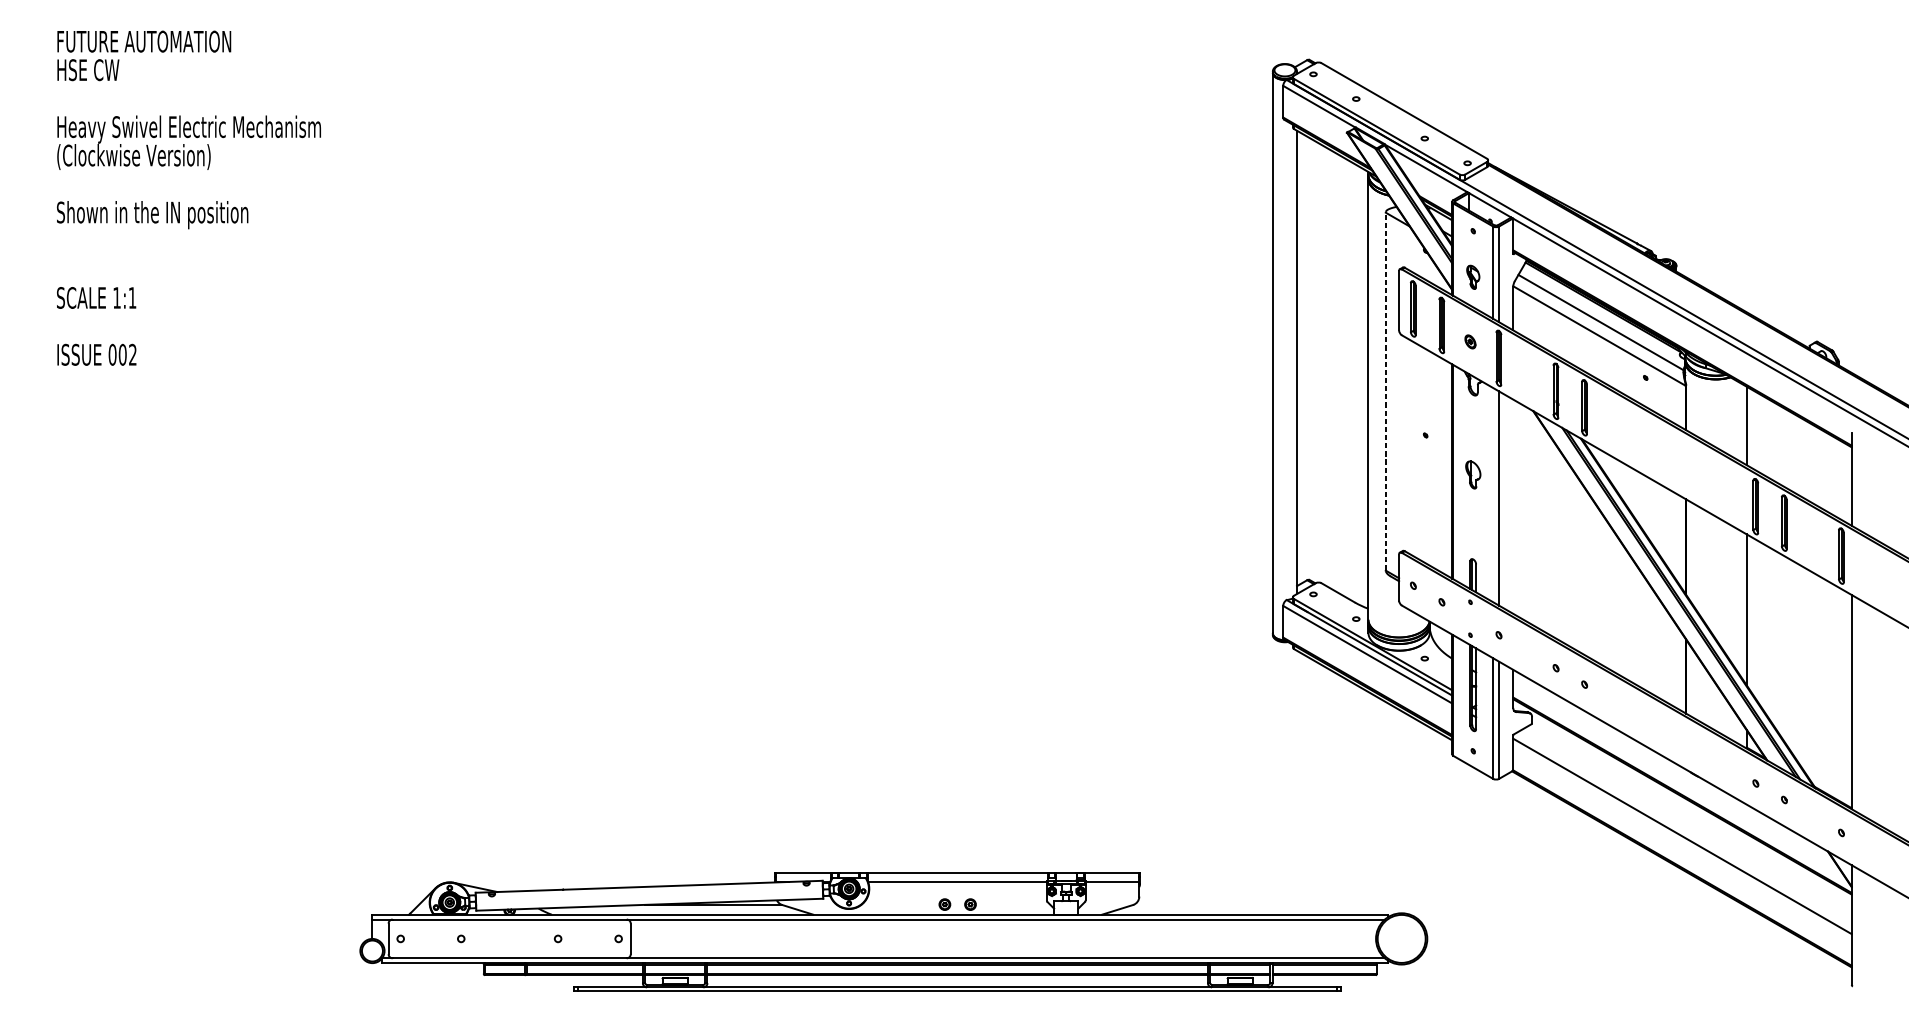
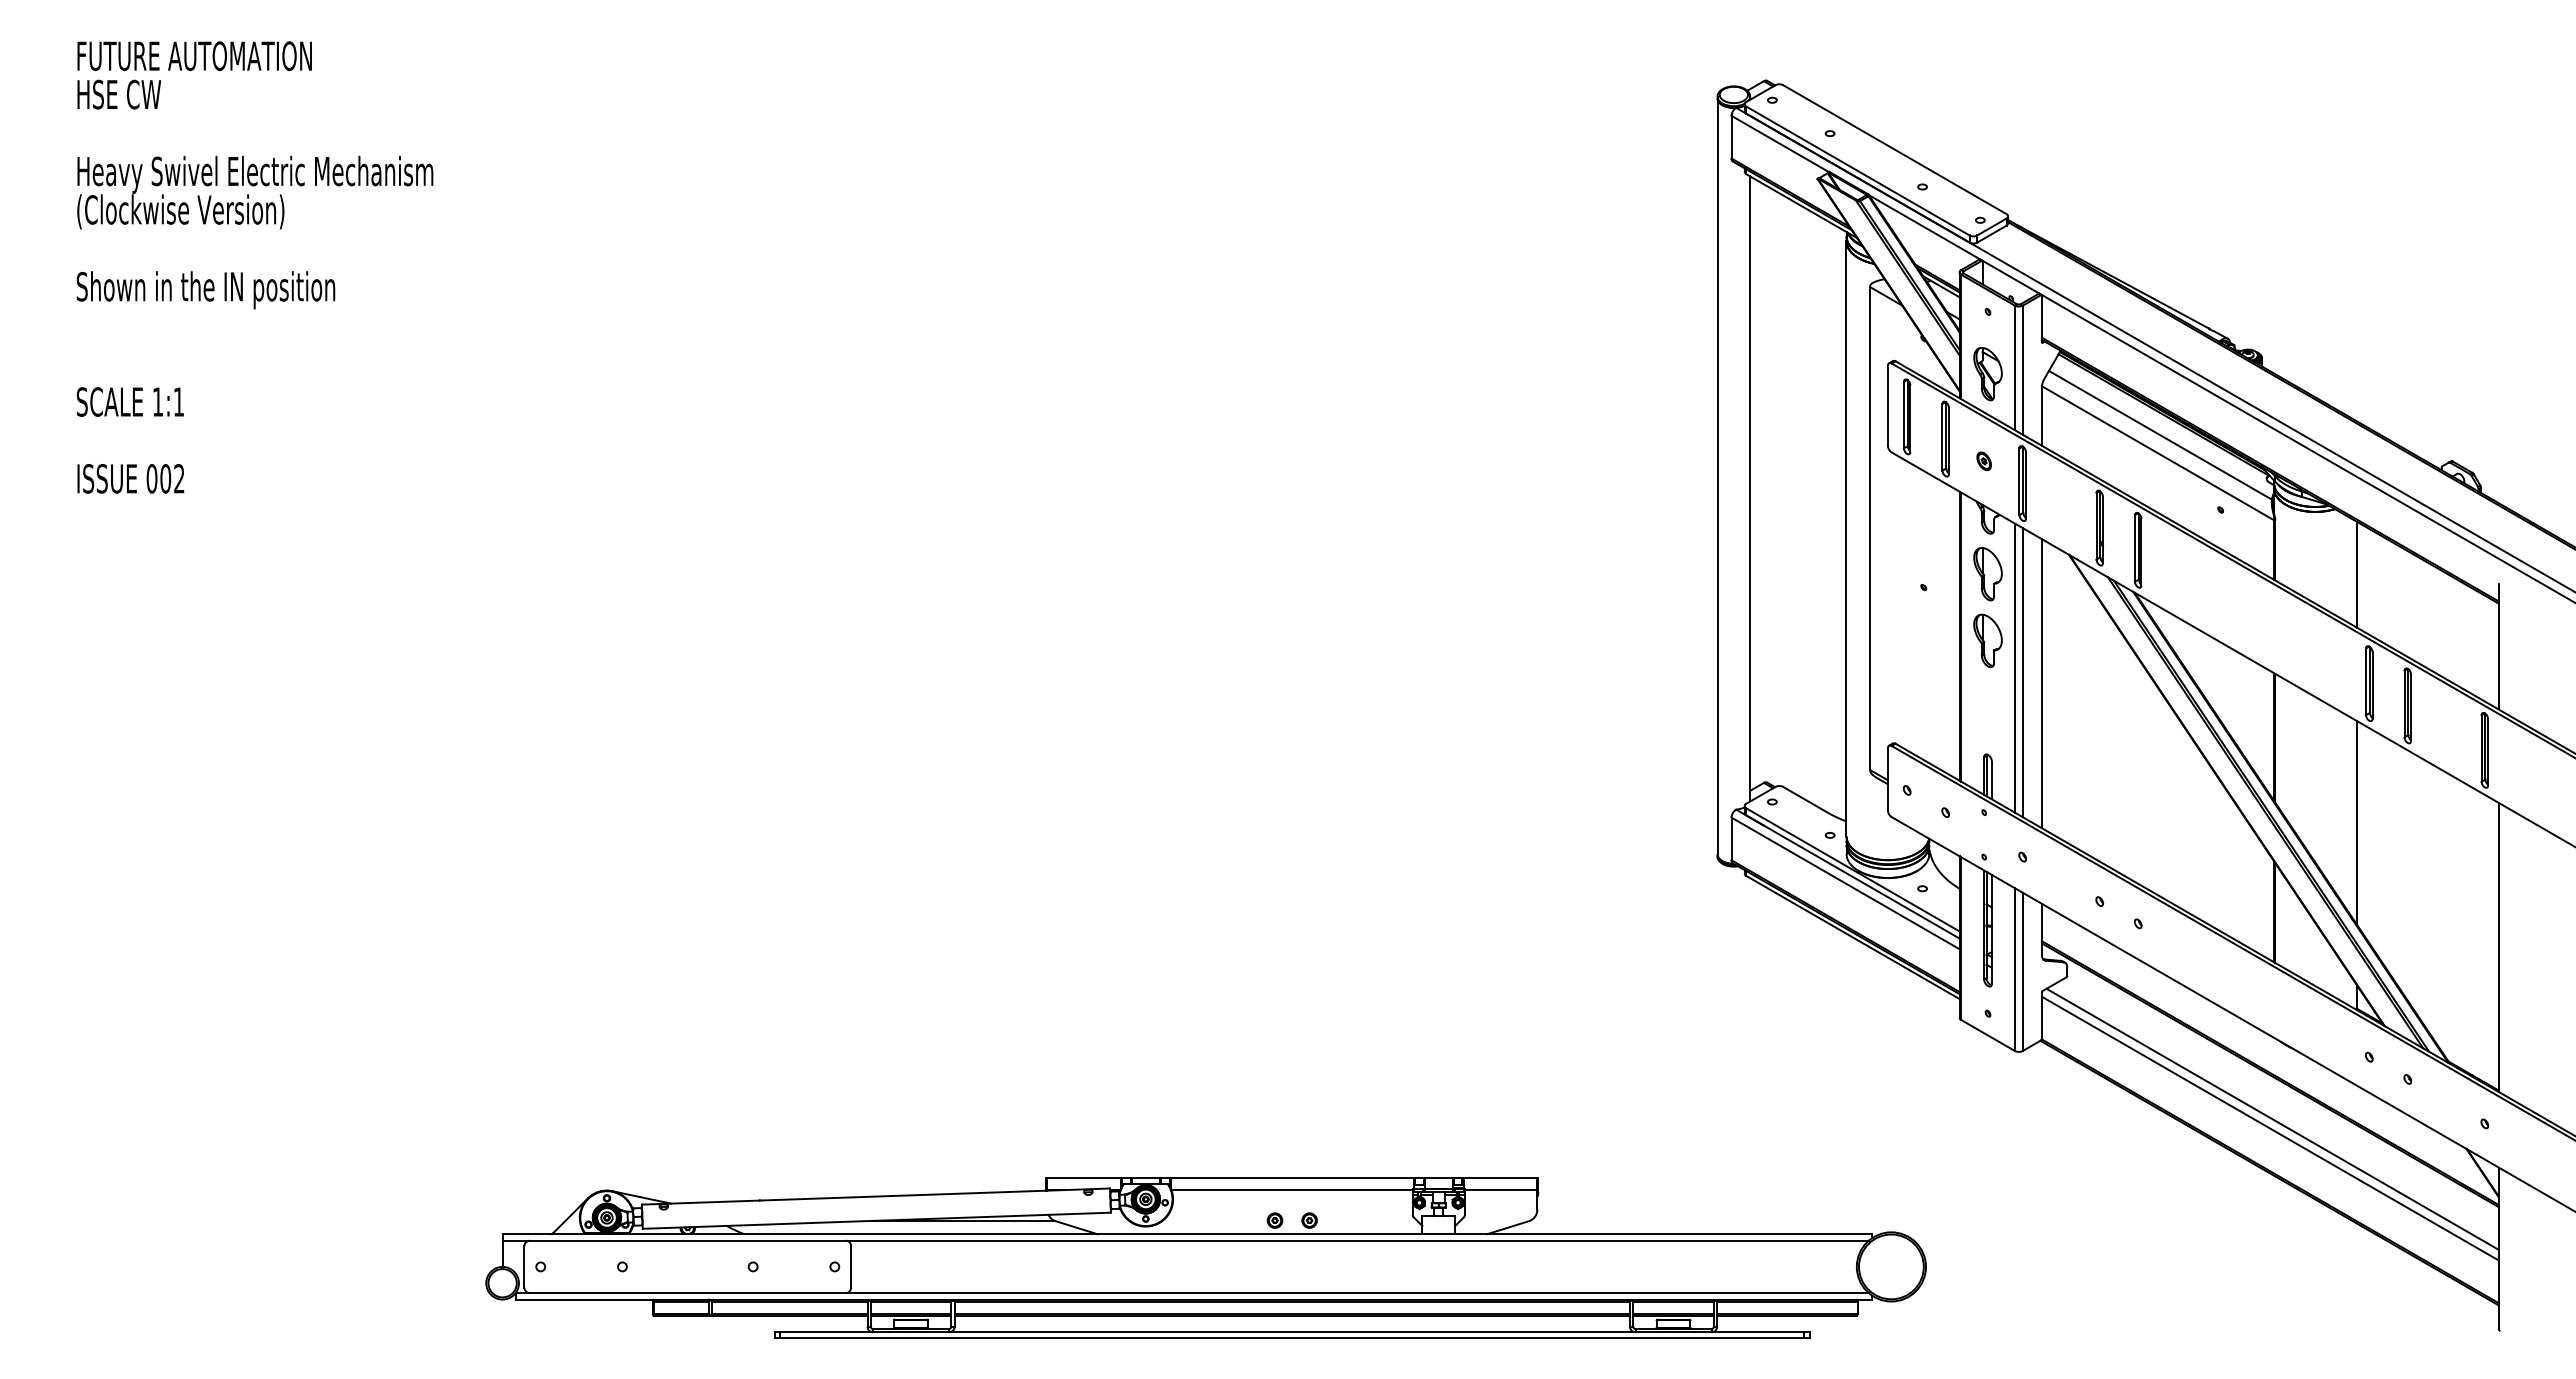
part: (1472, 277) -> (1987, 374), size x1.67
line: (1386, 391) -> (1870, 528), dashed -> solid
part: (1472, 425) -> (1987, 574), added
part: (1472, 474) -> (1987, 640), size x1.43
line: (1492, 494) -> (2014, 667), added
line: (1512, 506) -> (2041, 683), added
line: (1684, 828) -> (2272, 1118), added

